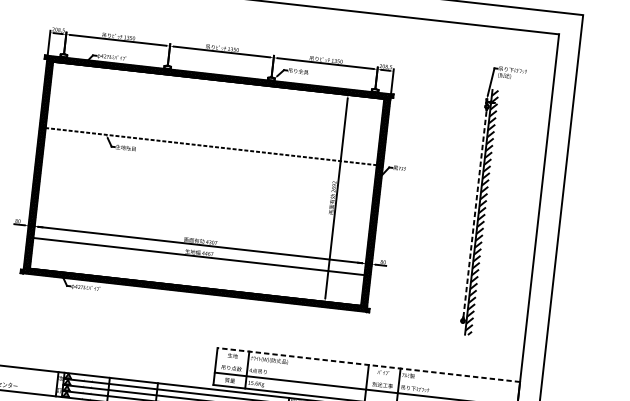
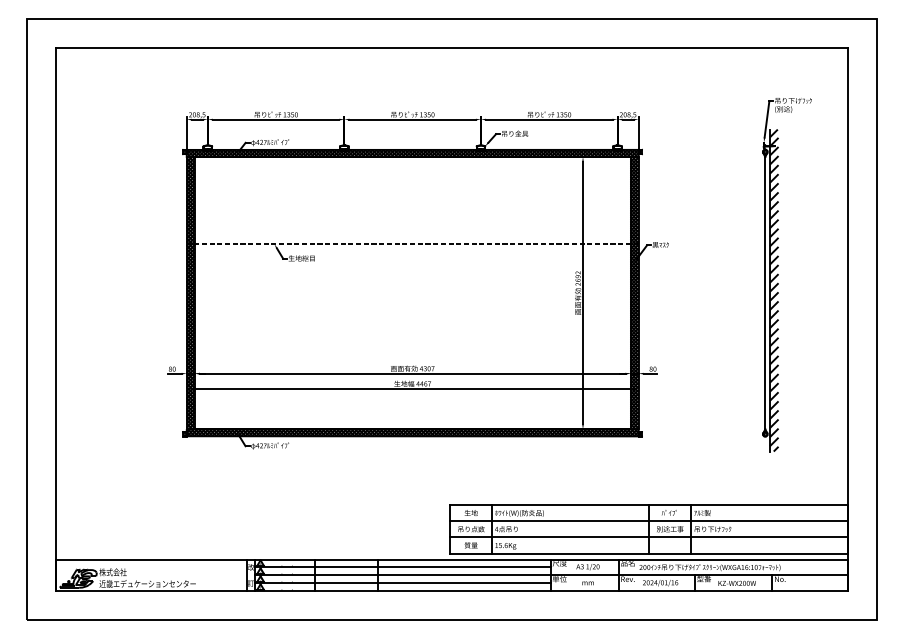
line: (475, 213) -> (765, 292), dashed -> solid
line: (368, 365) -> (648, 505), dashed -> solid
line: (367, 377) -> (649, 521), added

